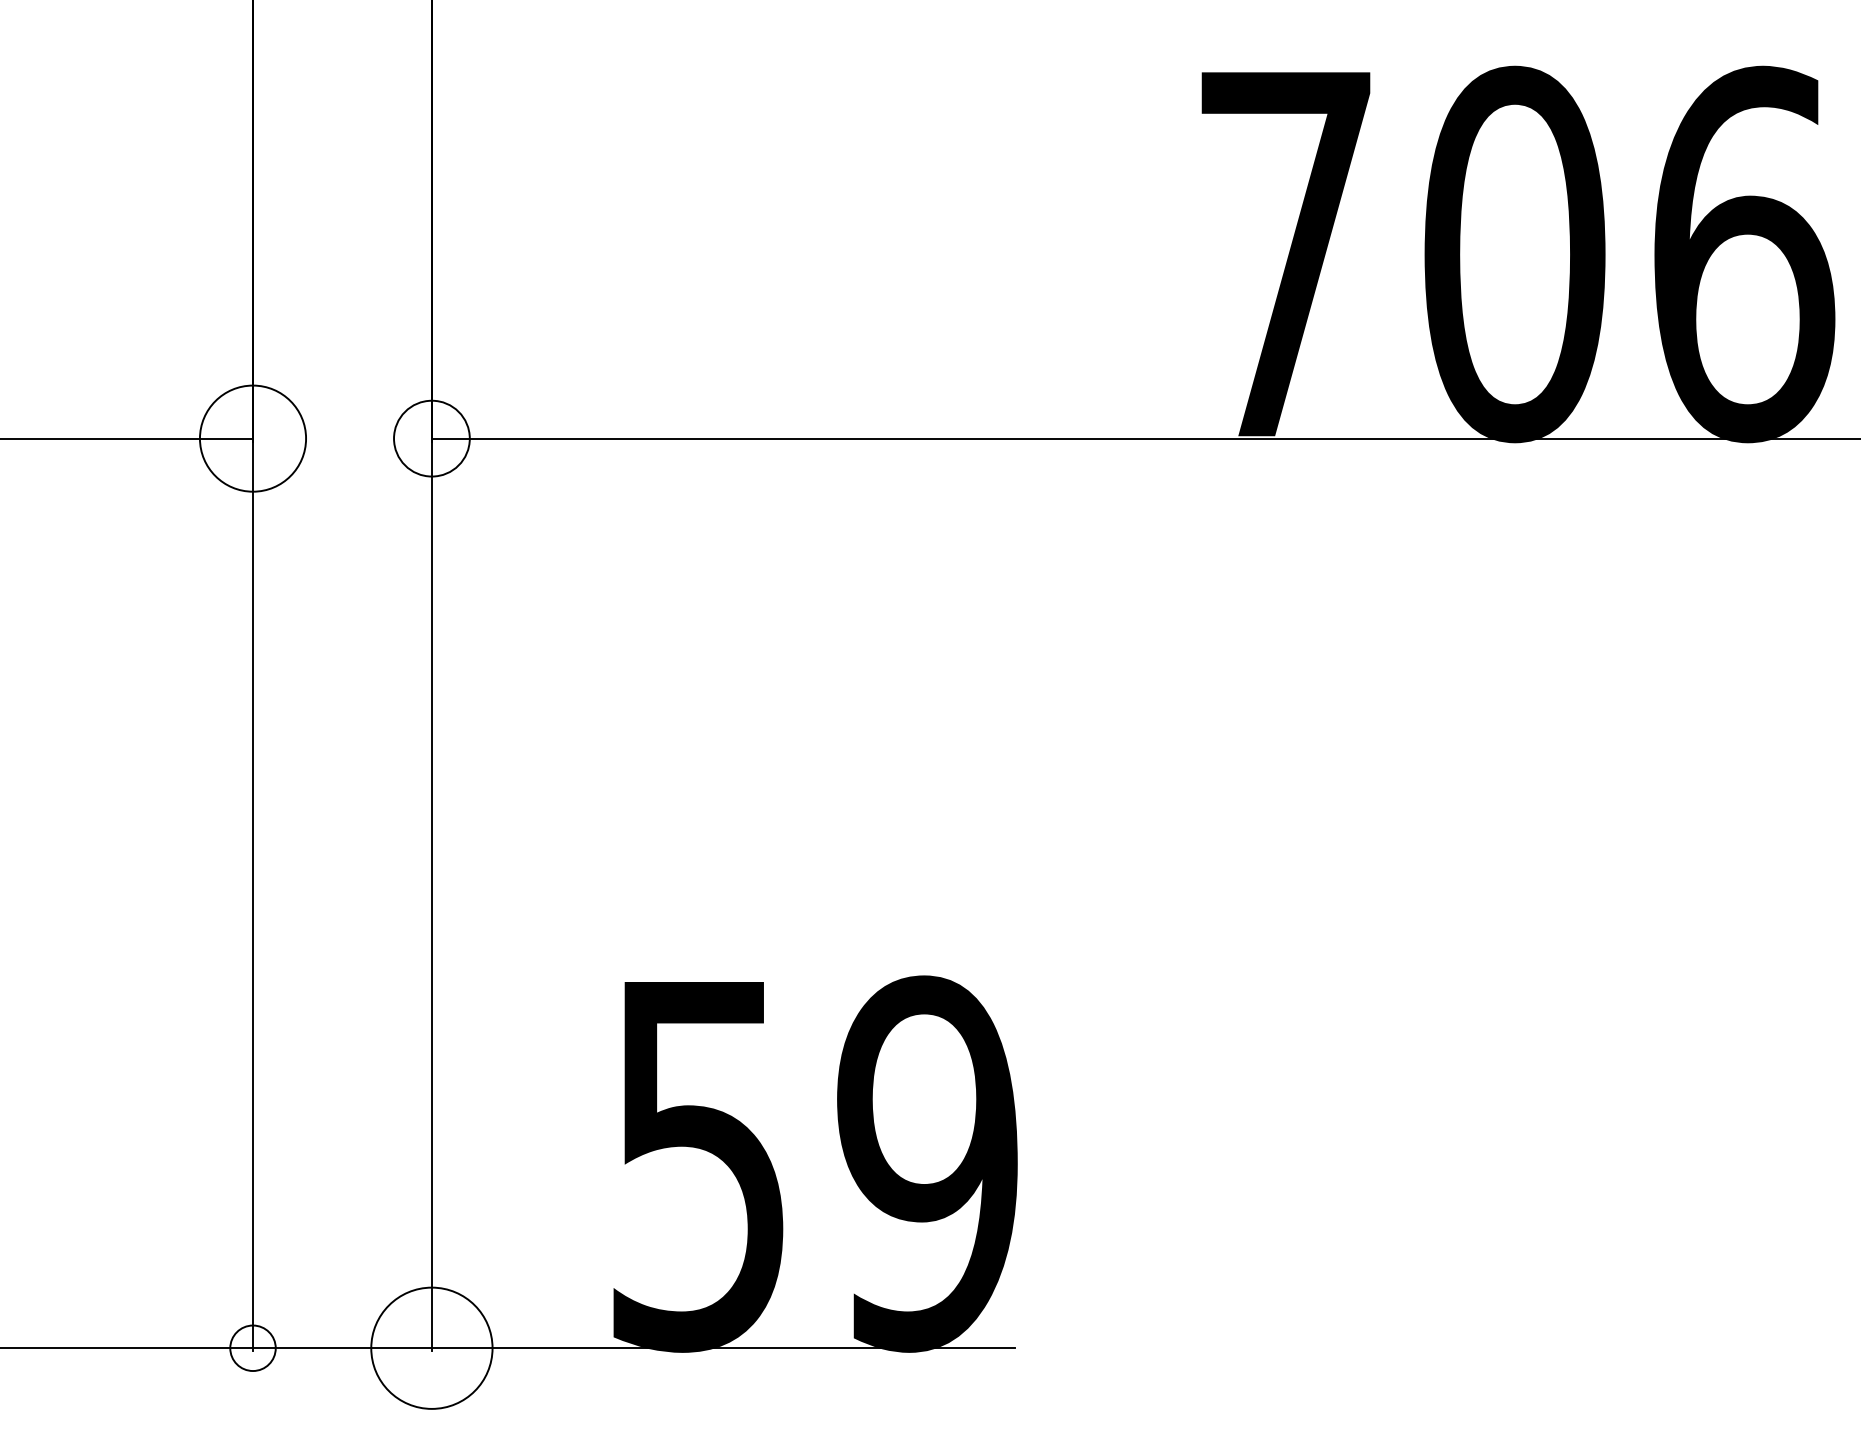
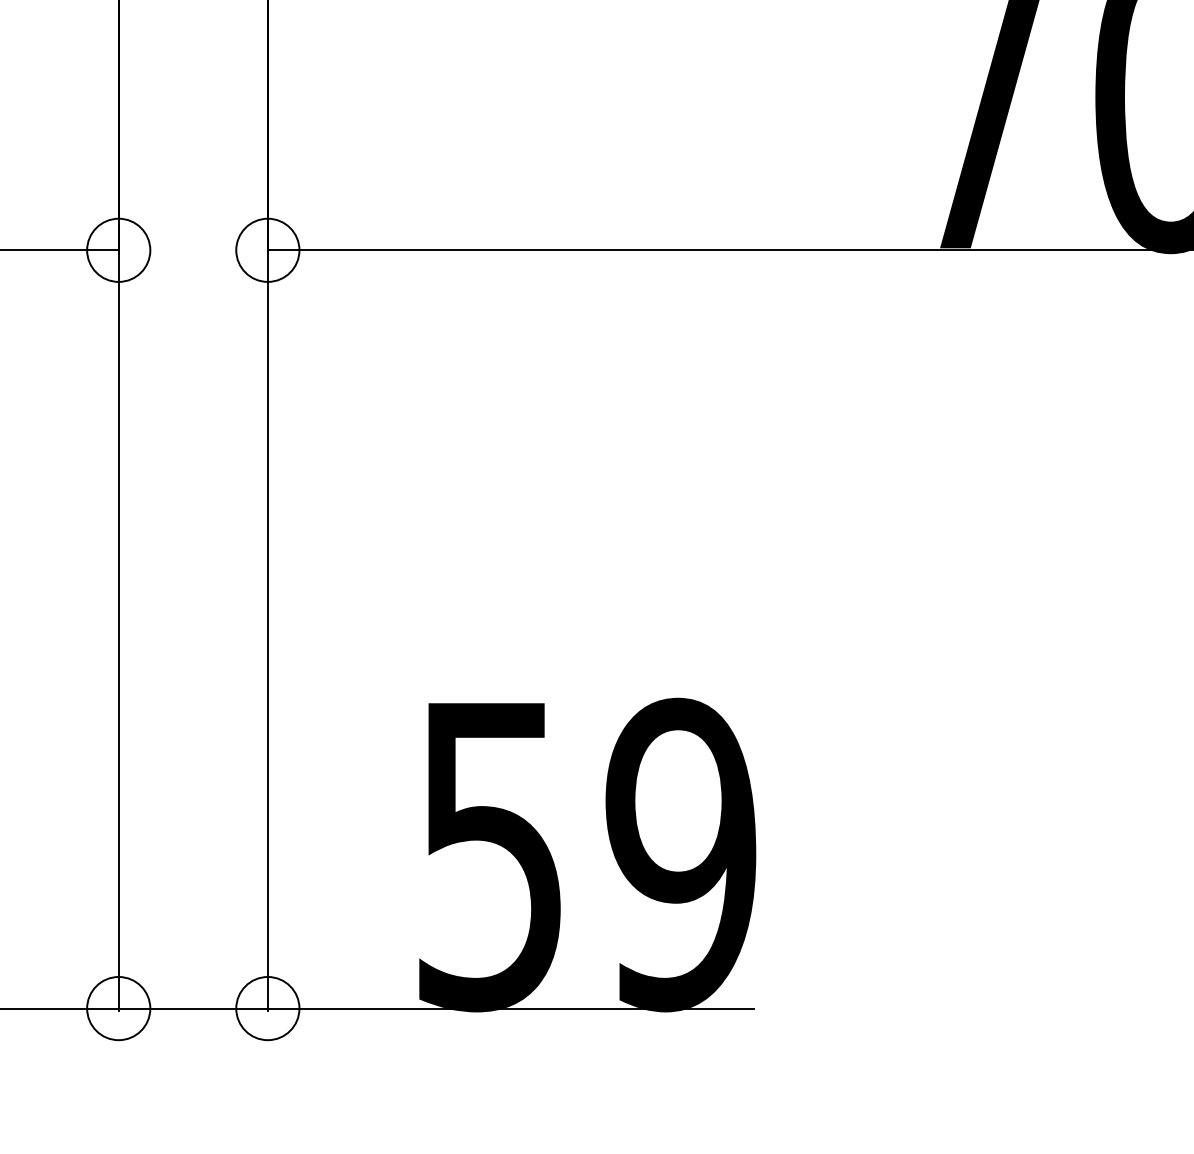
circle: (252, 438) -> (118, 250), size x0.71
circle: (252, 1348) -> (118, 1008), size x1.67
circle: (431, 1348) -> (267, 1008), size x0.62

